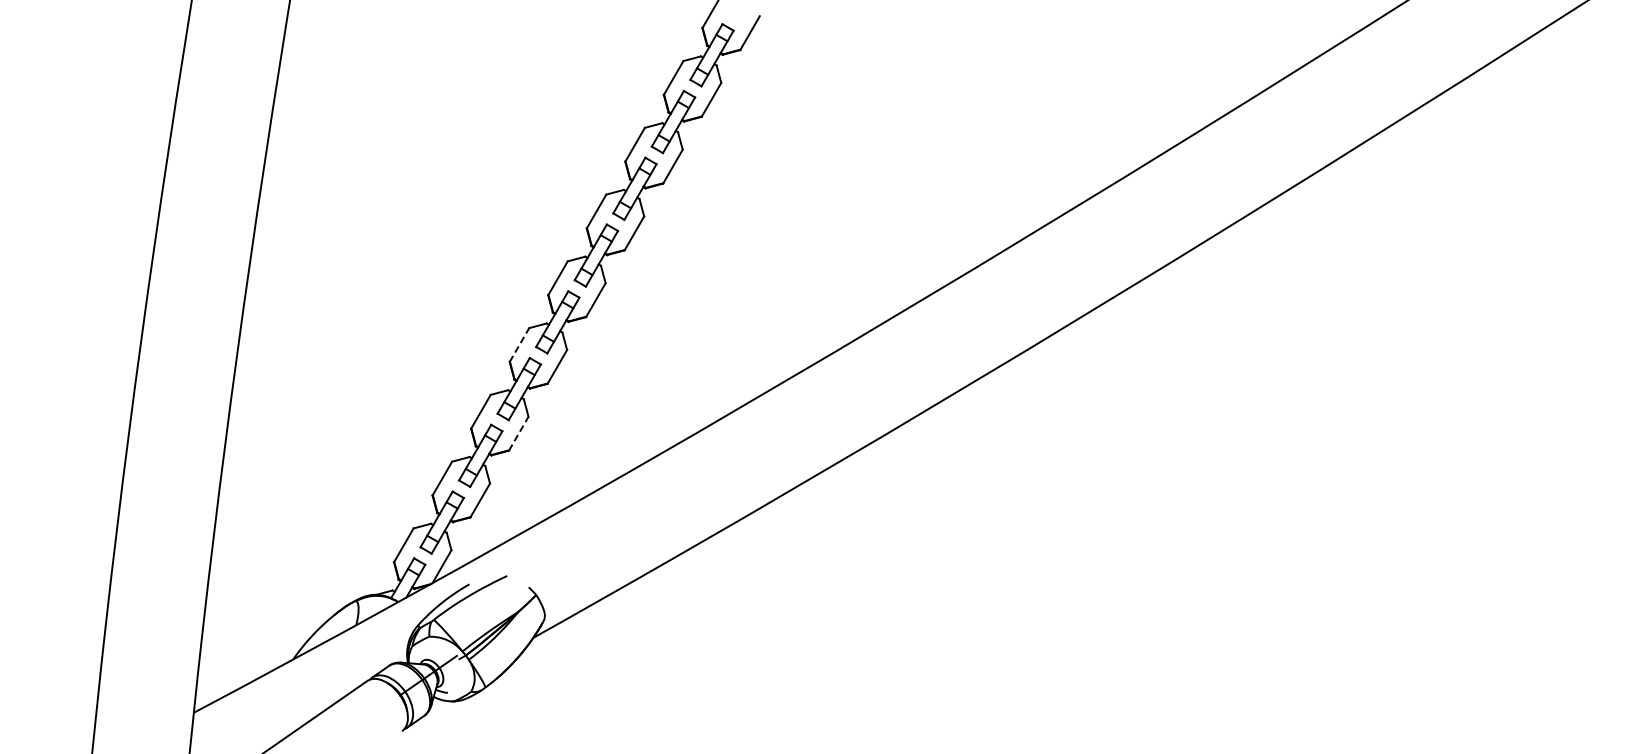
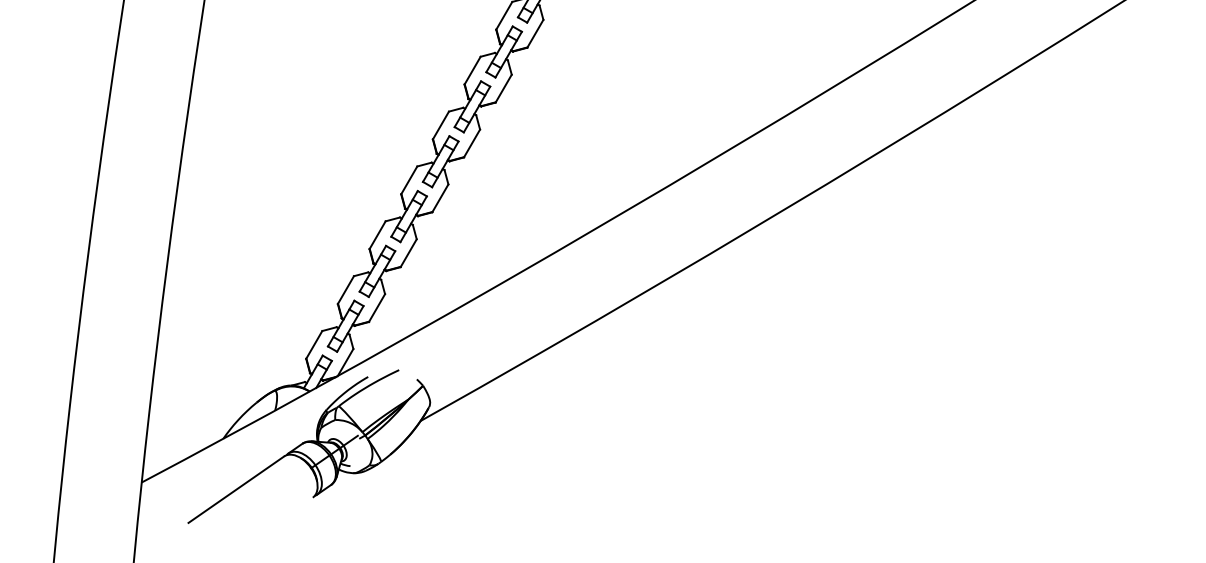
line: (519, 345) -> (409, 180), dashed -> solid
line: (518, 433) -> (408, 253), dashed -> solid

